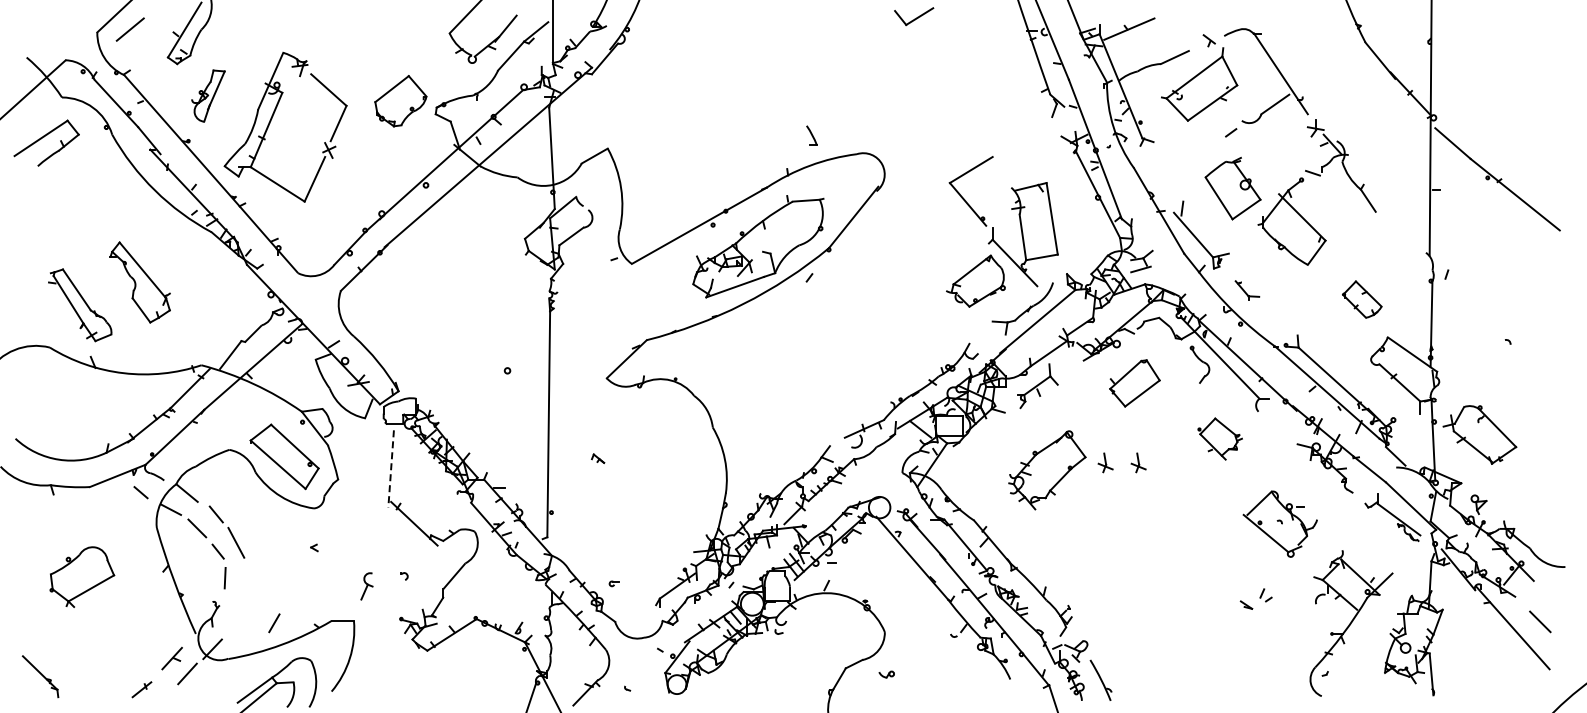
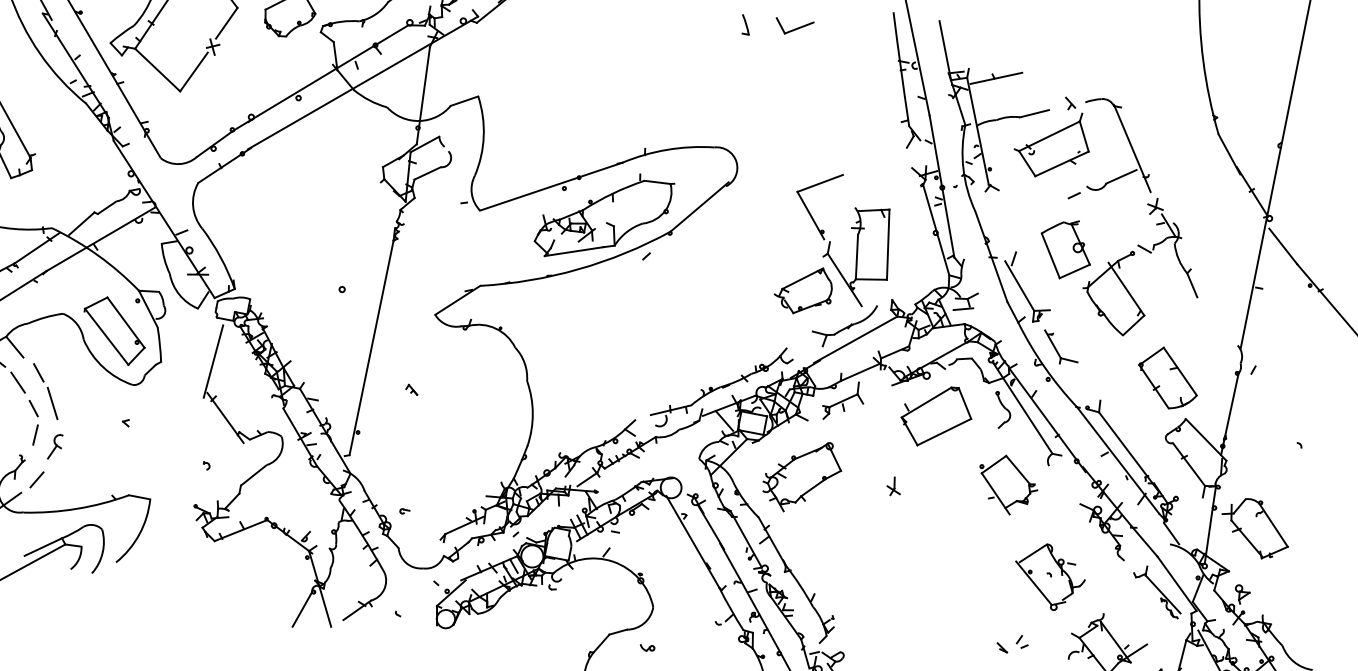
part: (811, 135) -> (745, 24), moved
part: (1247, 290) -> (1060, 348), size x1.67
part: (1362, 299) -> (1168, 378), size x1.67
part: (1134, 383) -> (936, 416), size x1.43
part: (1220, 438) -> (1008, 484), size x1.43
part: (1138, 462) -> (925, 492), removed
line: (391, 468) -> (213, 361), dashed -> solid
part: (1047, 470) -> (802, 476), moved
part: (366, 586) -> (55, 447), moved
line: (274, 623) -> (37, 480), moved

